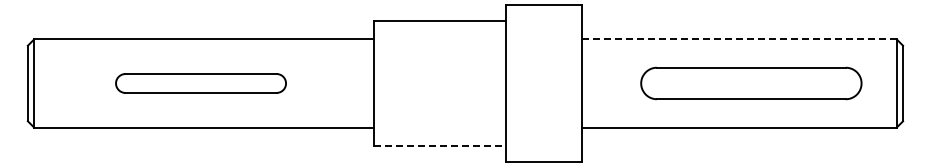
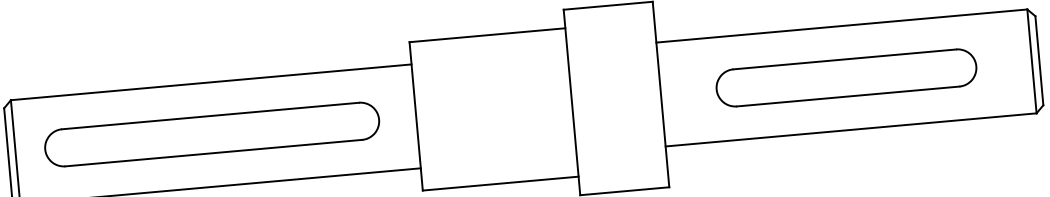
line: (738, 39) -> (840, 26), dashed -> solid
part: (200, 83) -> (211, 134), size x1.67
part: (751, 83) -> (846, 77), moved
line: (440, 146) -> (500, 183), dashed -> solid

